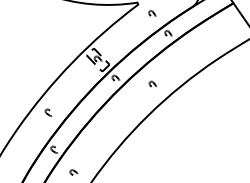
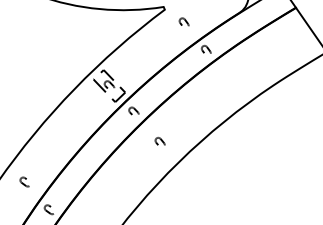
part: (152, 83) -> (159, 140), moved
part: (48, 112) -> (24, 181), moved

